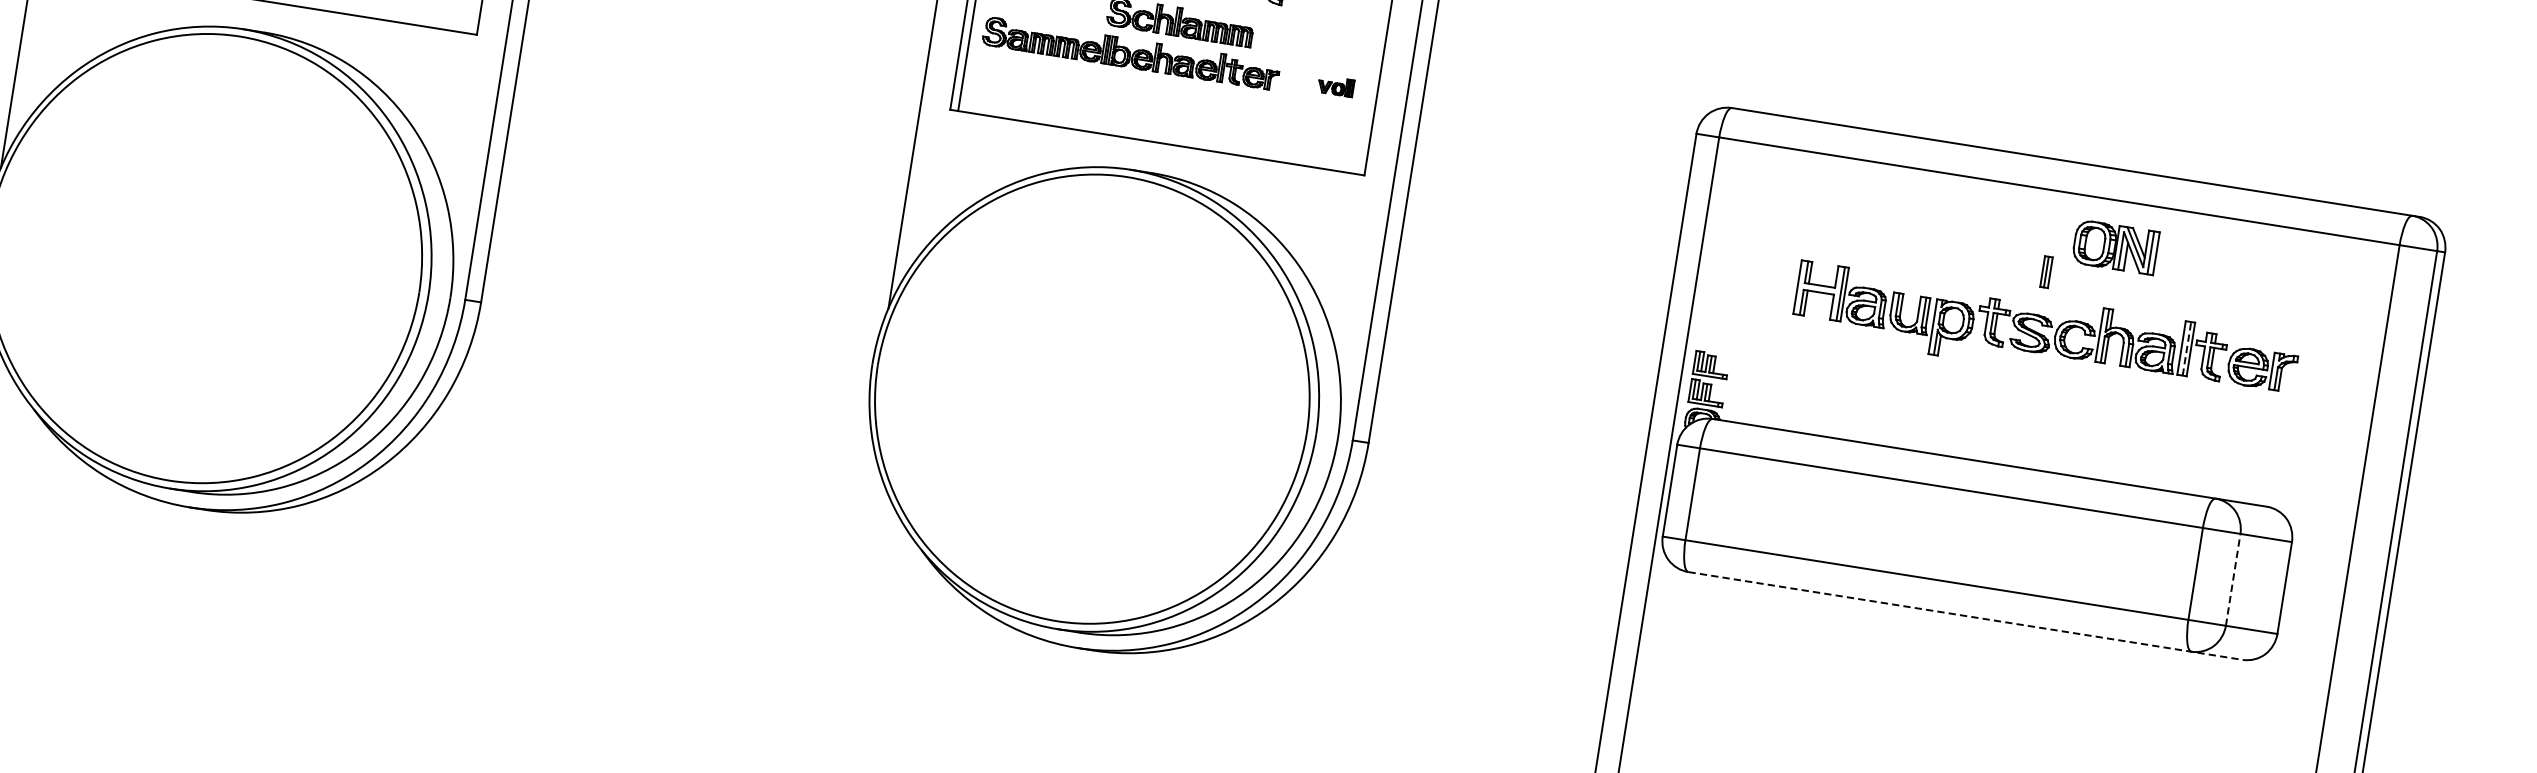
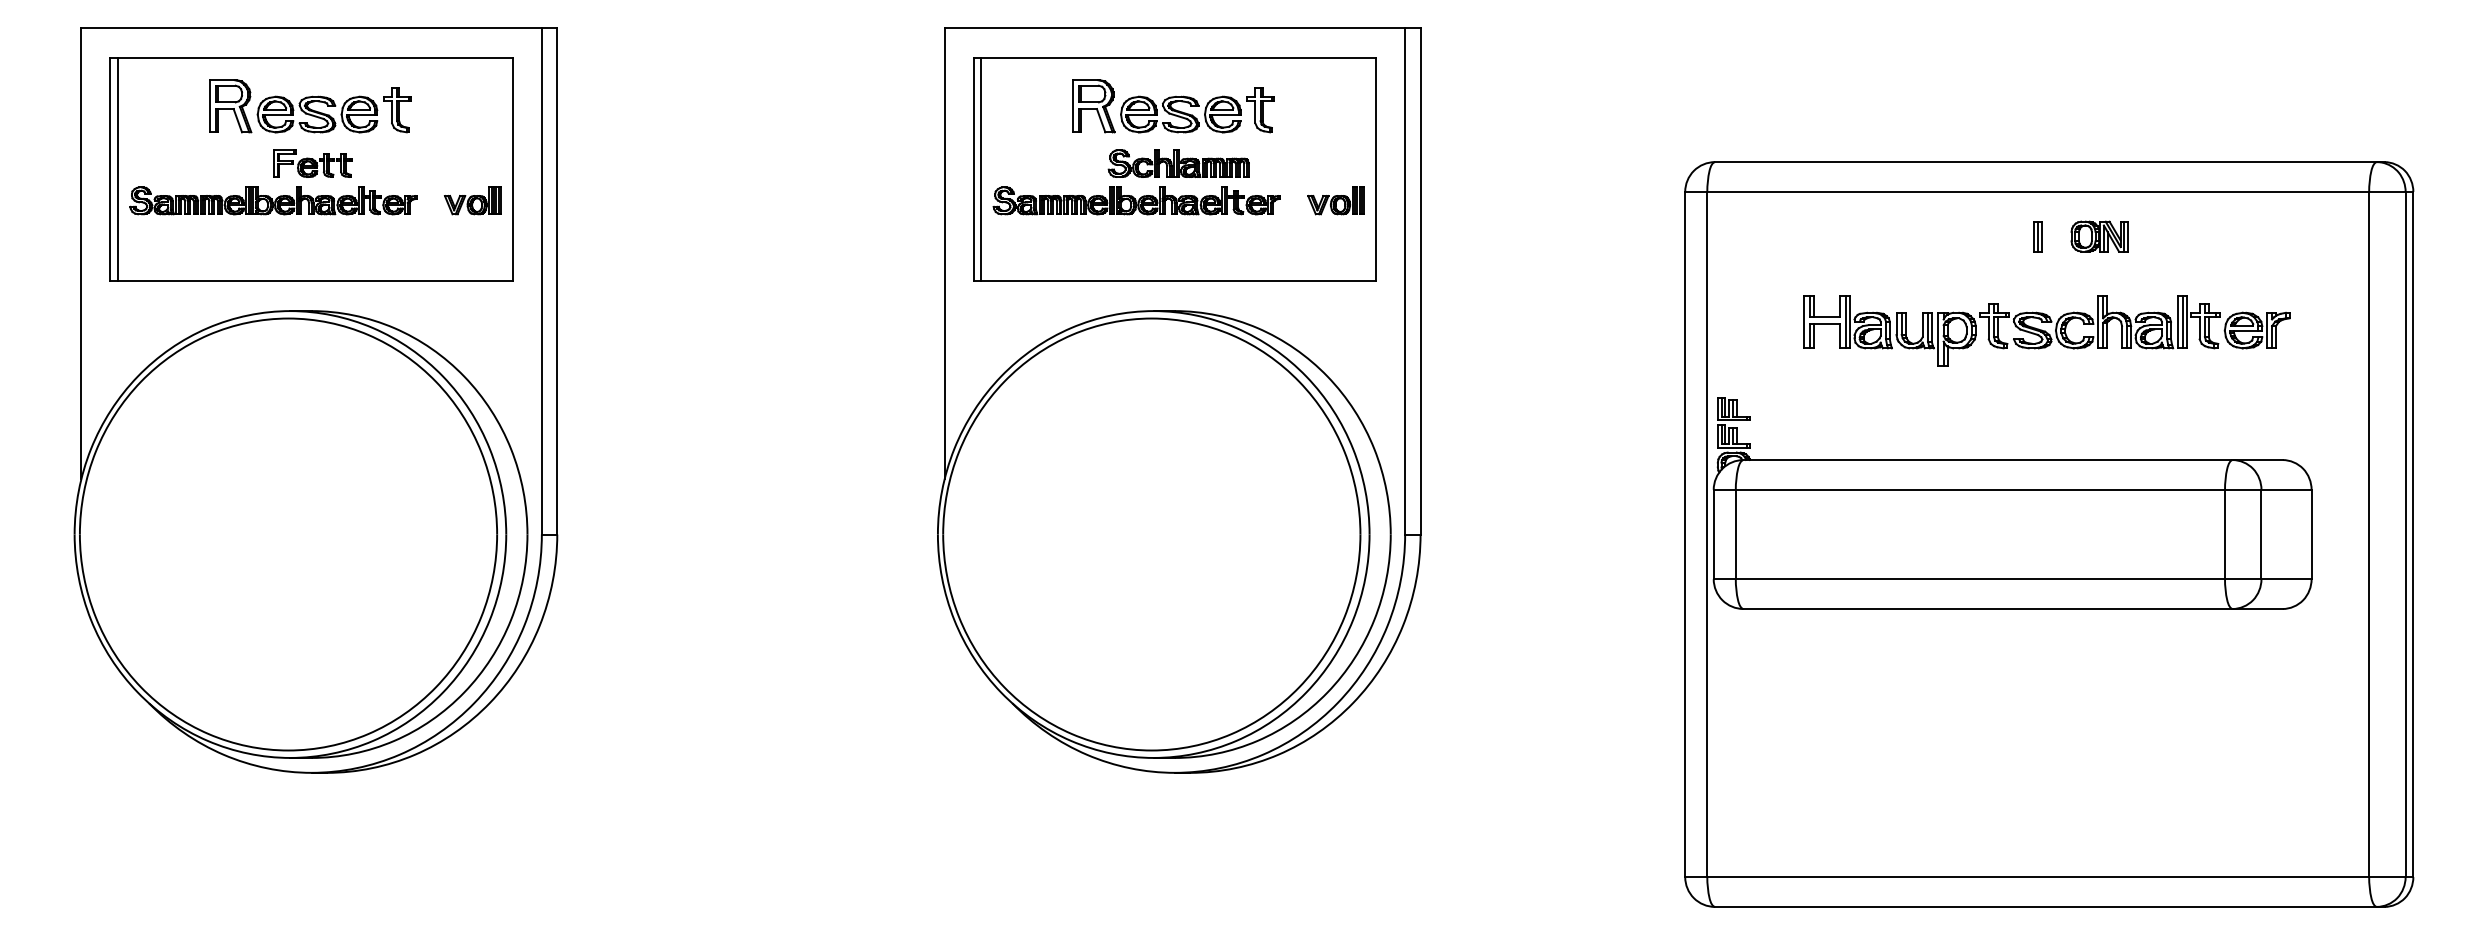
part: (1335, 85) -> (1335, 200), size x1.67
part: (2115, 247) -> (2099, 236), size x0.71
part: (2045, 271) -> (2037, 236), moved
line: (2186, 348) -> (2182, 321), dashed -> solid
line: (2233, 579) -> (2261, 534), dashed -> solid
line: (1966, 616) -> (2013, 609), dashed -> solid

